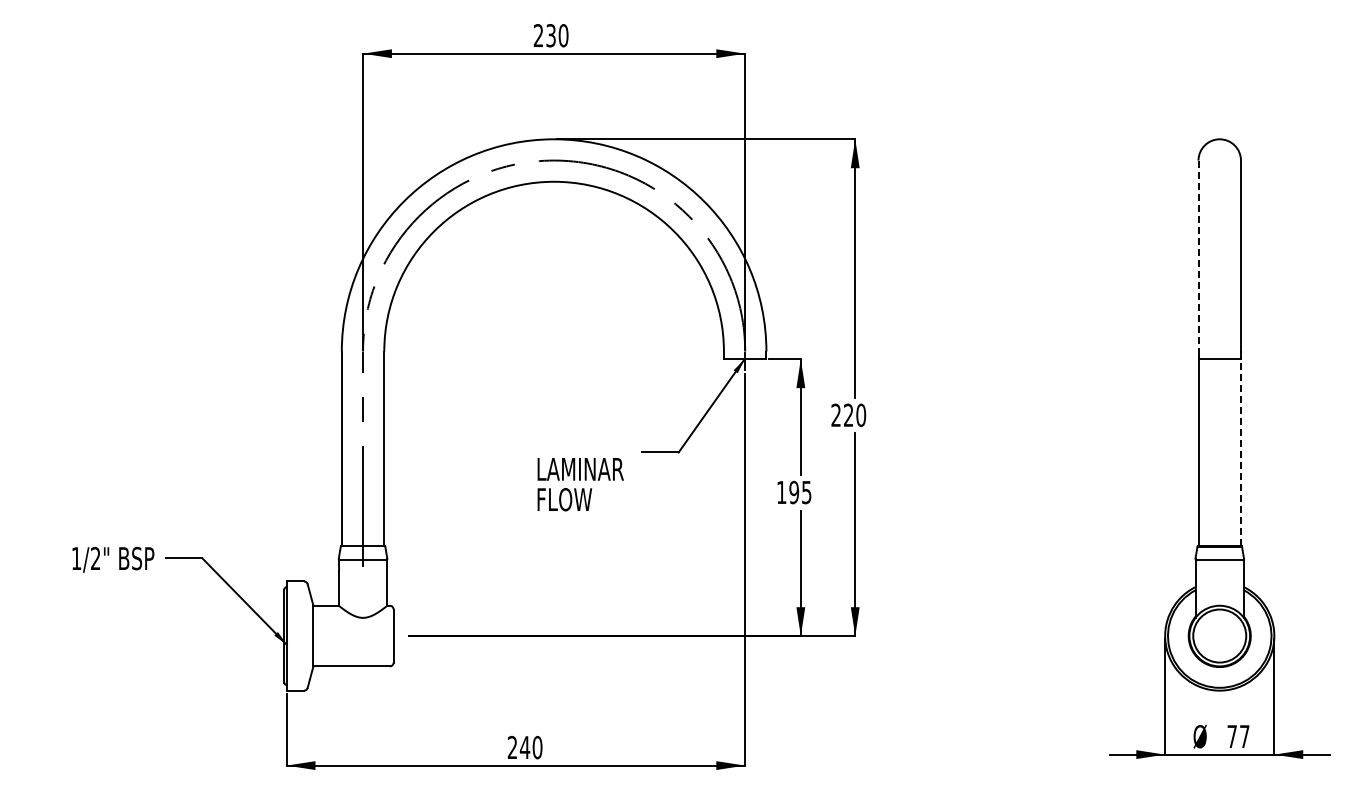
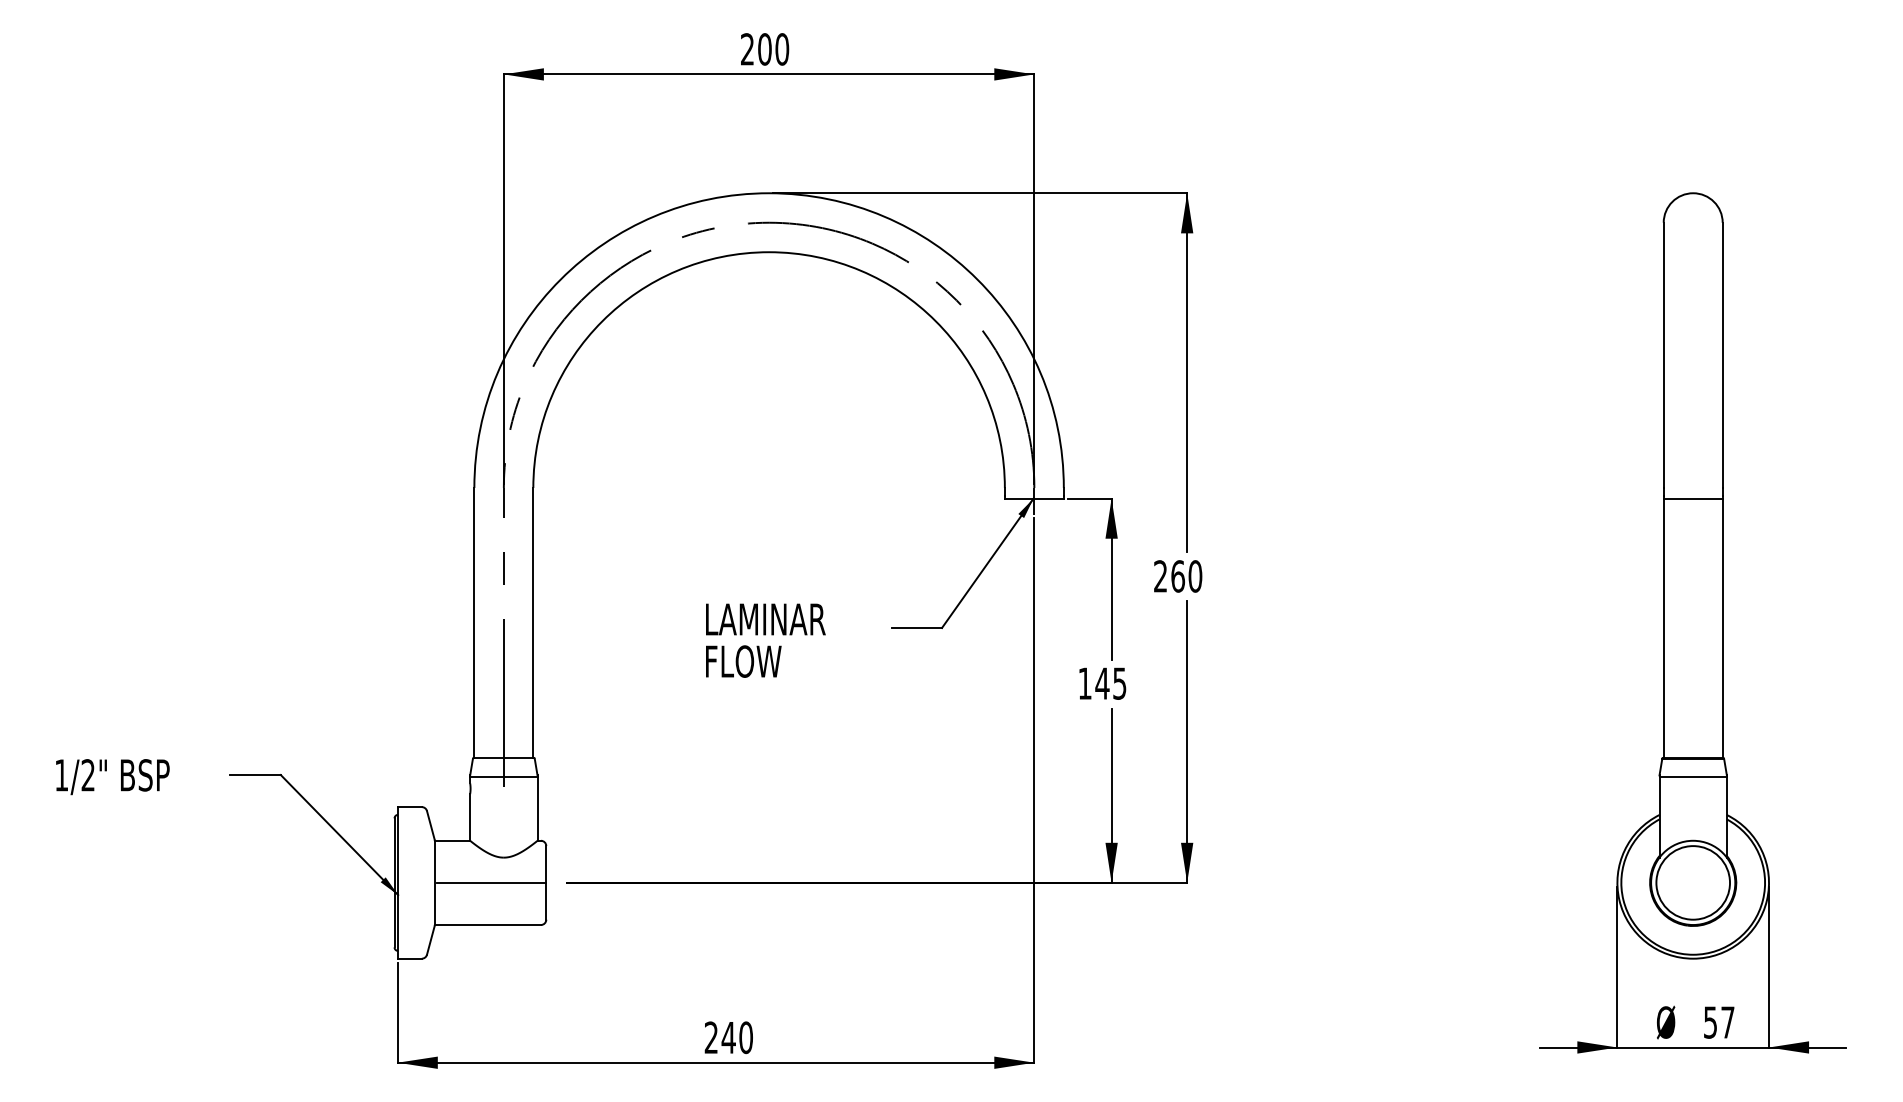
text: (550, 35) -> (764, 49), 230 -> 200
line: (1198, 256) -> (1663, 355), dashed -> solid
text: (848, 414) -> (1177, 575), 220 -> 260
line: (1240, 452) -> (1722, 628), dashed -> solid
text: (580, 484) -> (765, 640), moved
text: (794, 492) -> (1102, 683), 195 -> 145
text: (113, 559) -> (112, 776), moved
line: (354, 636) -> (491, 883), added
text: (1231, 736) -> (1709, 1022), 77 -> 57

